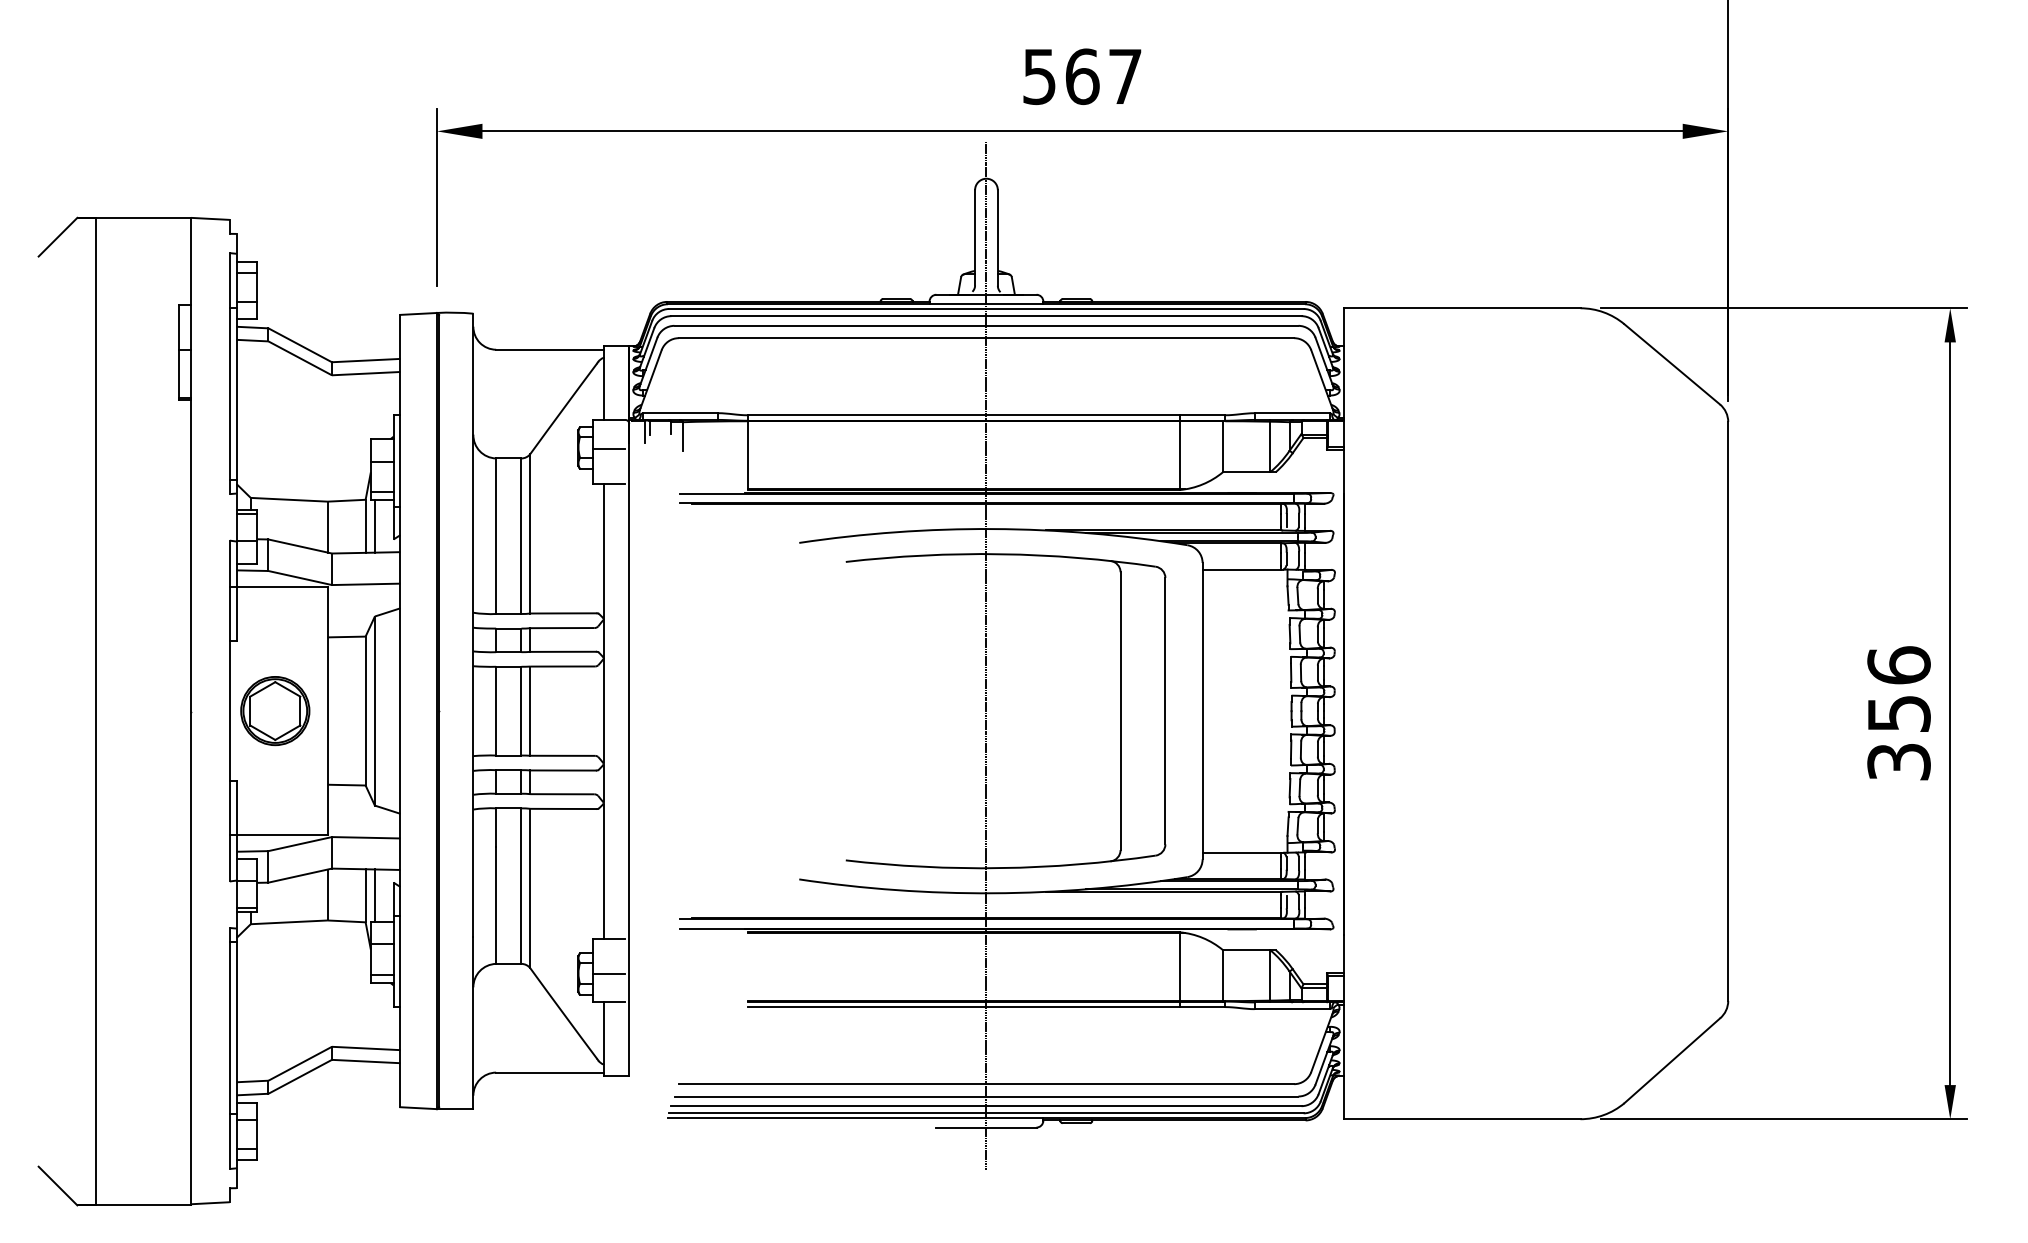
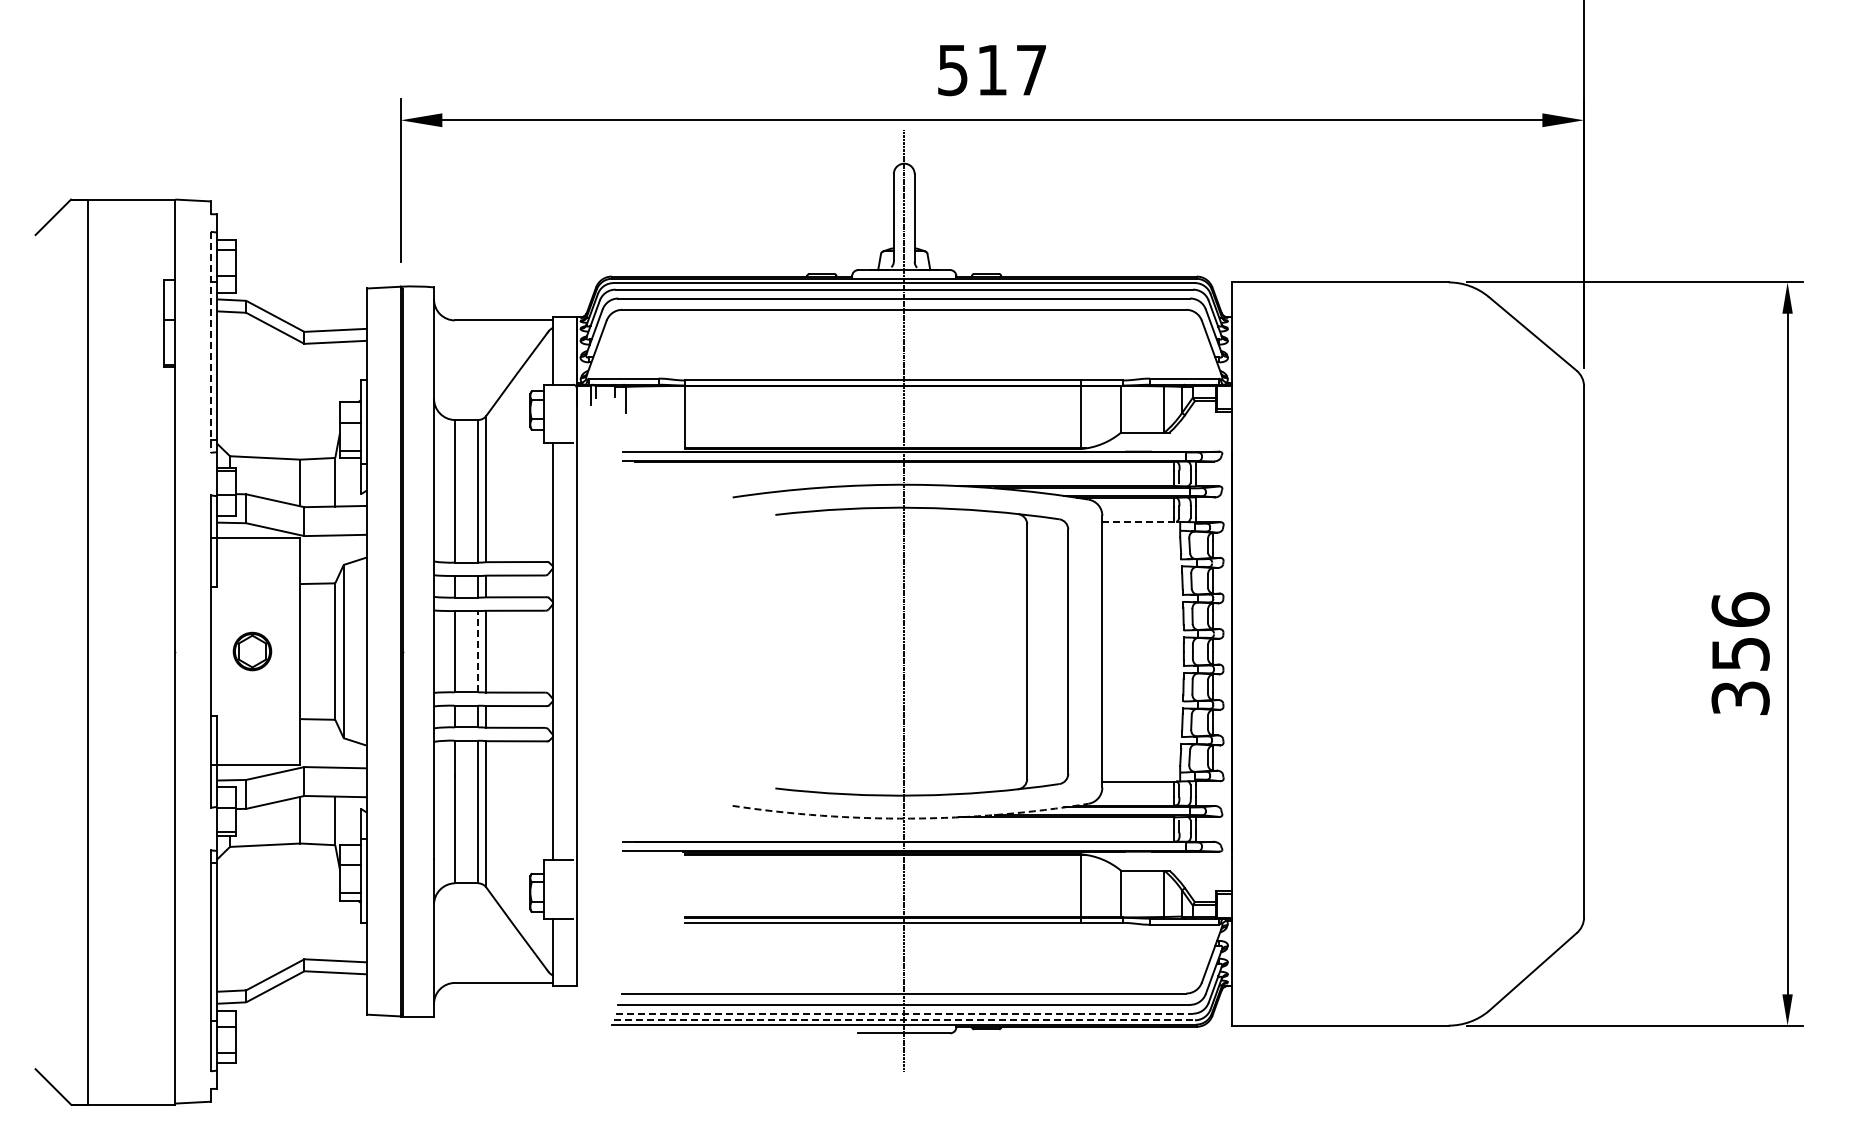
text: (1082, 77) -> (992, 70), 567 -> 517
line: (229, 373) -> (210, 342), solid -> dashed
line: (609, 449) -> (558, 411), removed
line: (374, 526) -> (343, 482), removed
line: (1243, 569) -> (1139, 521), solid -> dashed
part: (275, 710) -> (252, 651), size x0.6
line: (521, 710) -> (478, 651), solid -> dashed
arc: (993, 893) -> (910, 818), solid -> dashed
line: (374, 895) -> (343, 820), removed
line: (609, 973) -> (558, 892), removed
line: (986, 1105) -> (904, 1013), solid -> dashed
line: (986, 1113) -> (904, 1020), solid -> dashed

